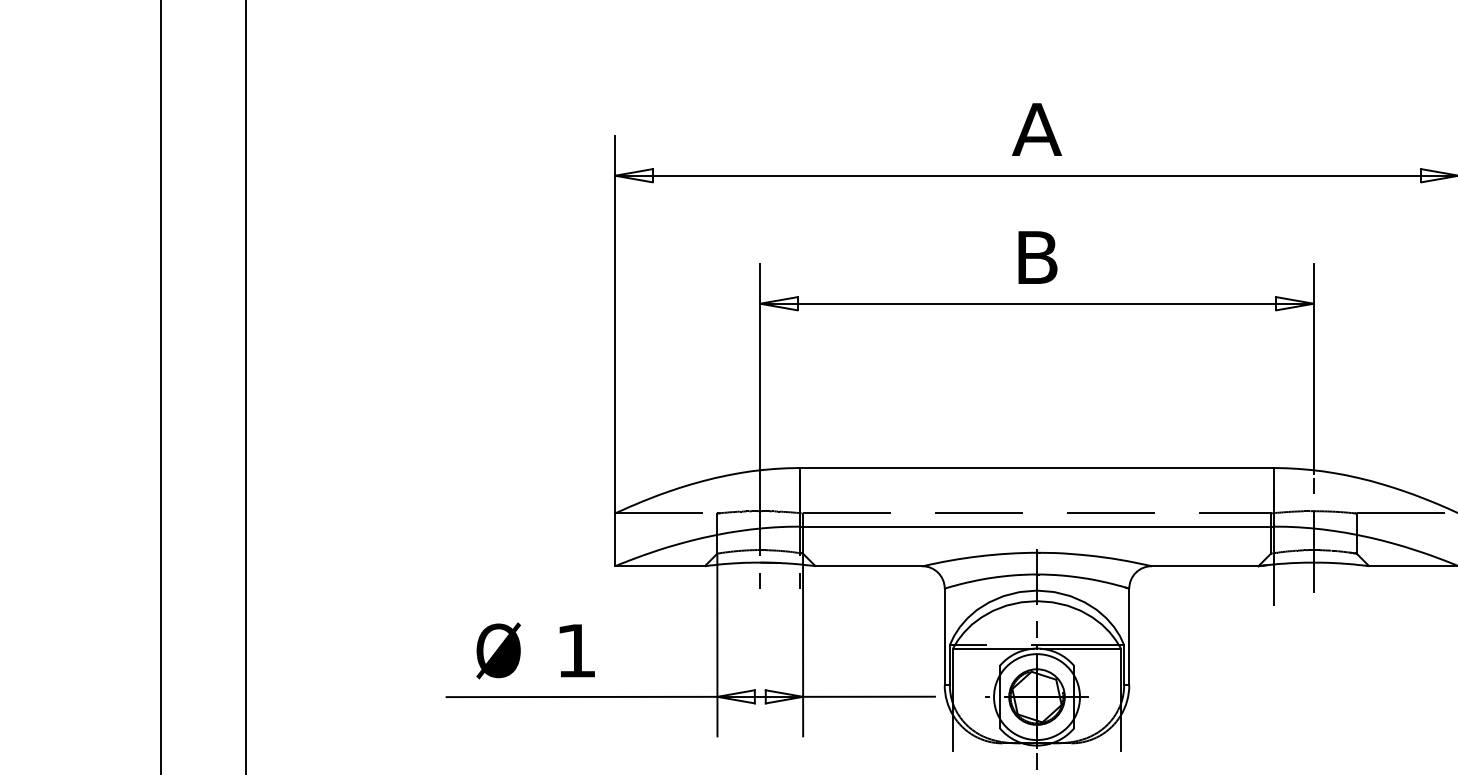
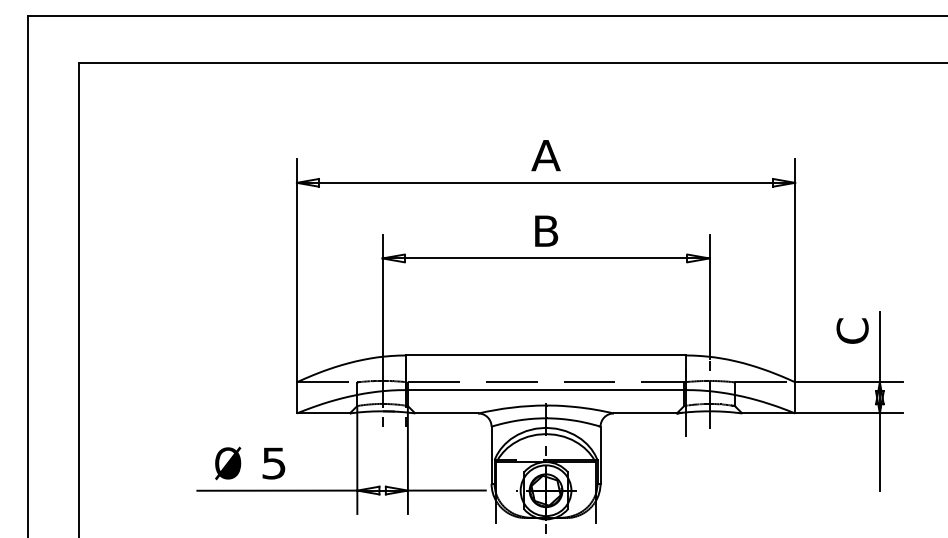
text: (575, 650) -> (273, 463), 1 -> 5

